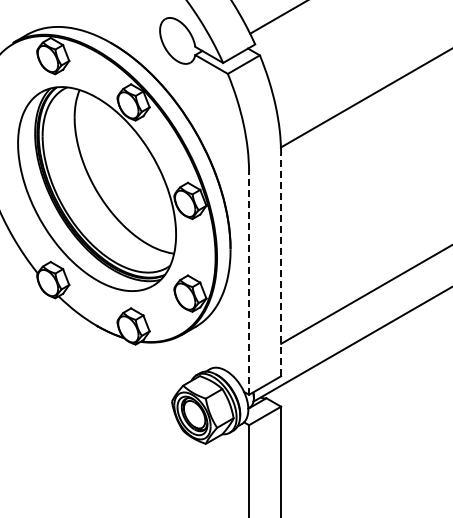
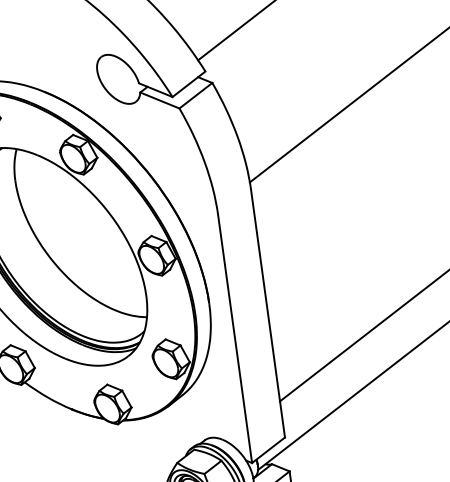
line: (281, 264) -> (268, 312), dashed -> solid
line: (249, 283) -> (235, 338), dashed -> solid

